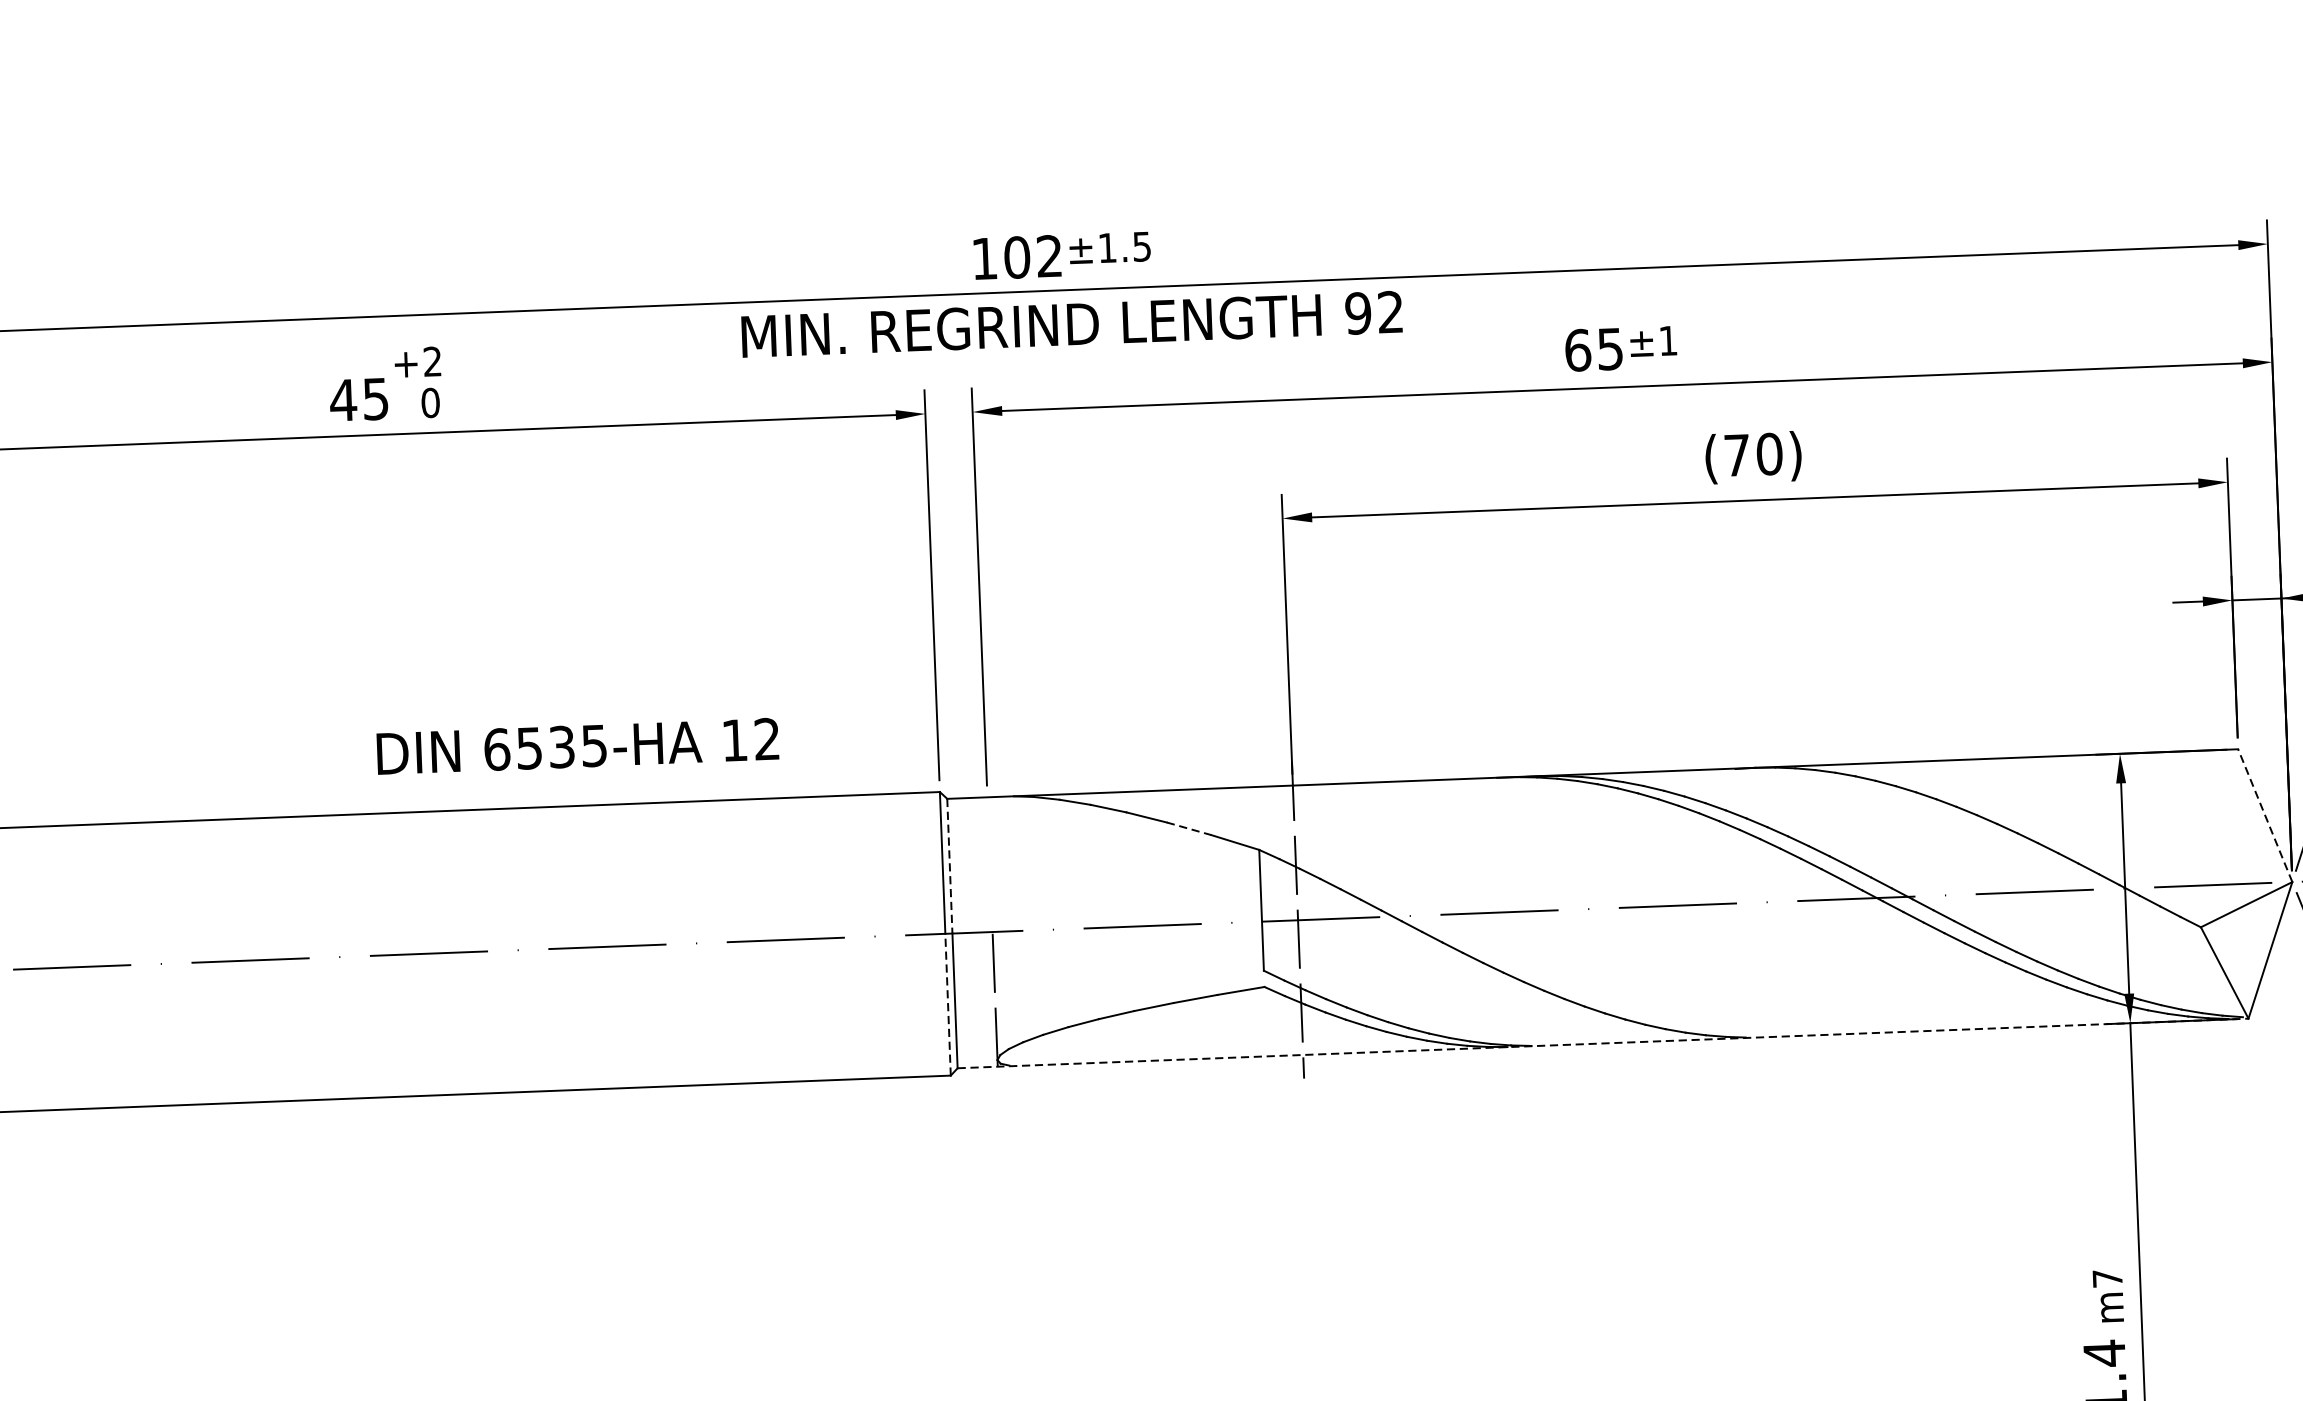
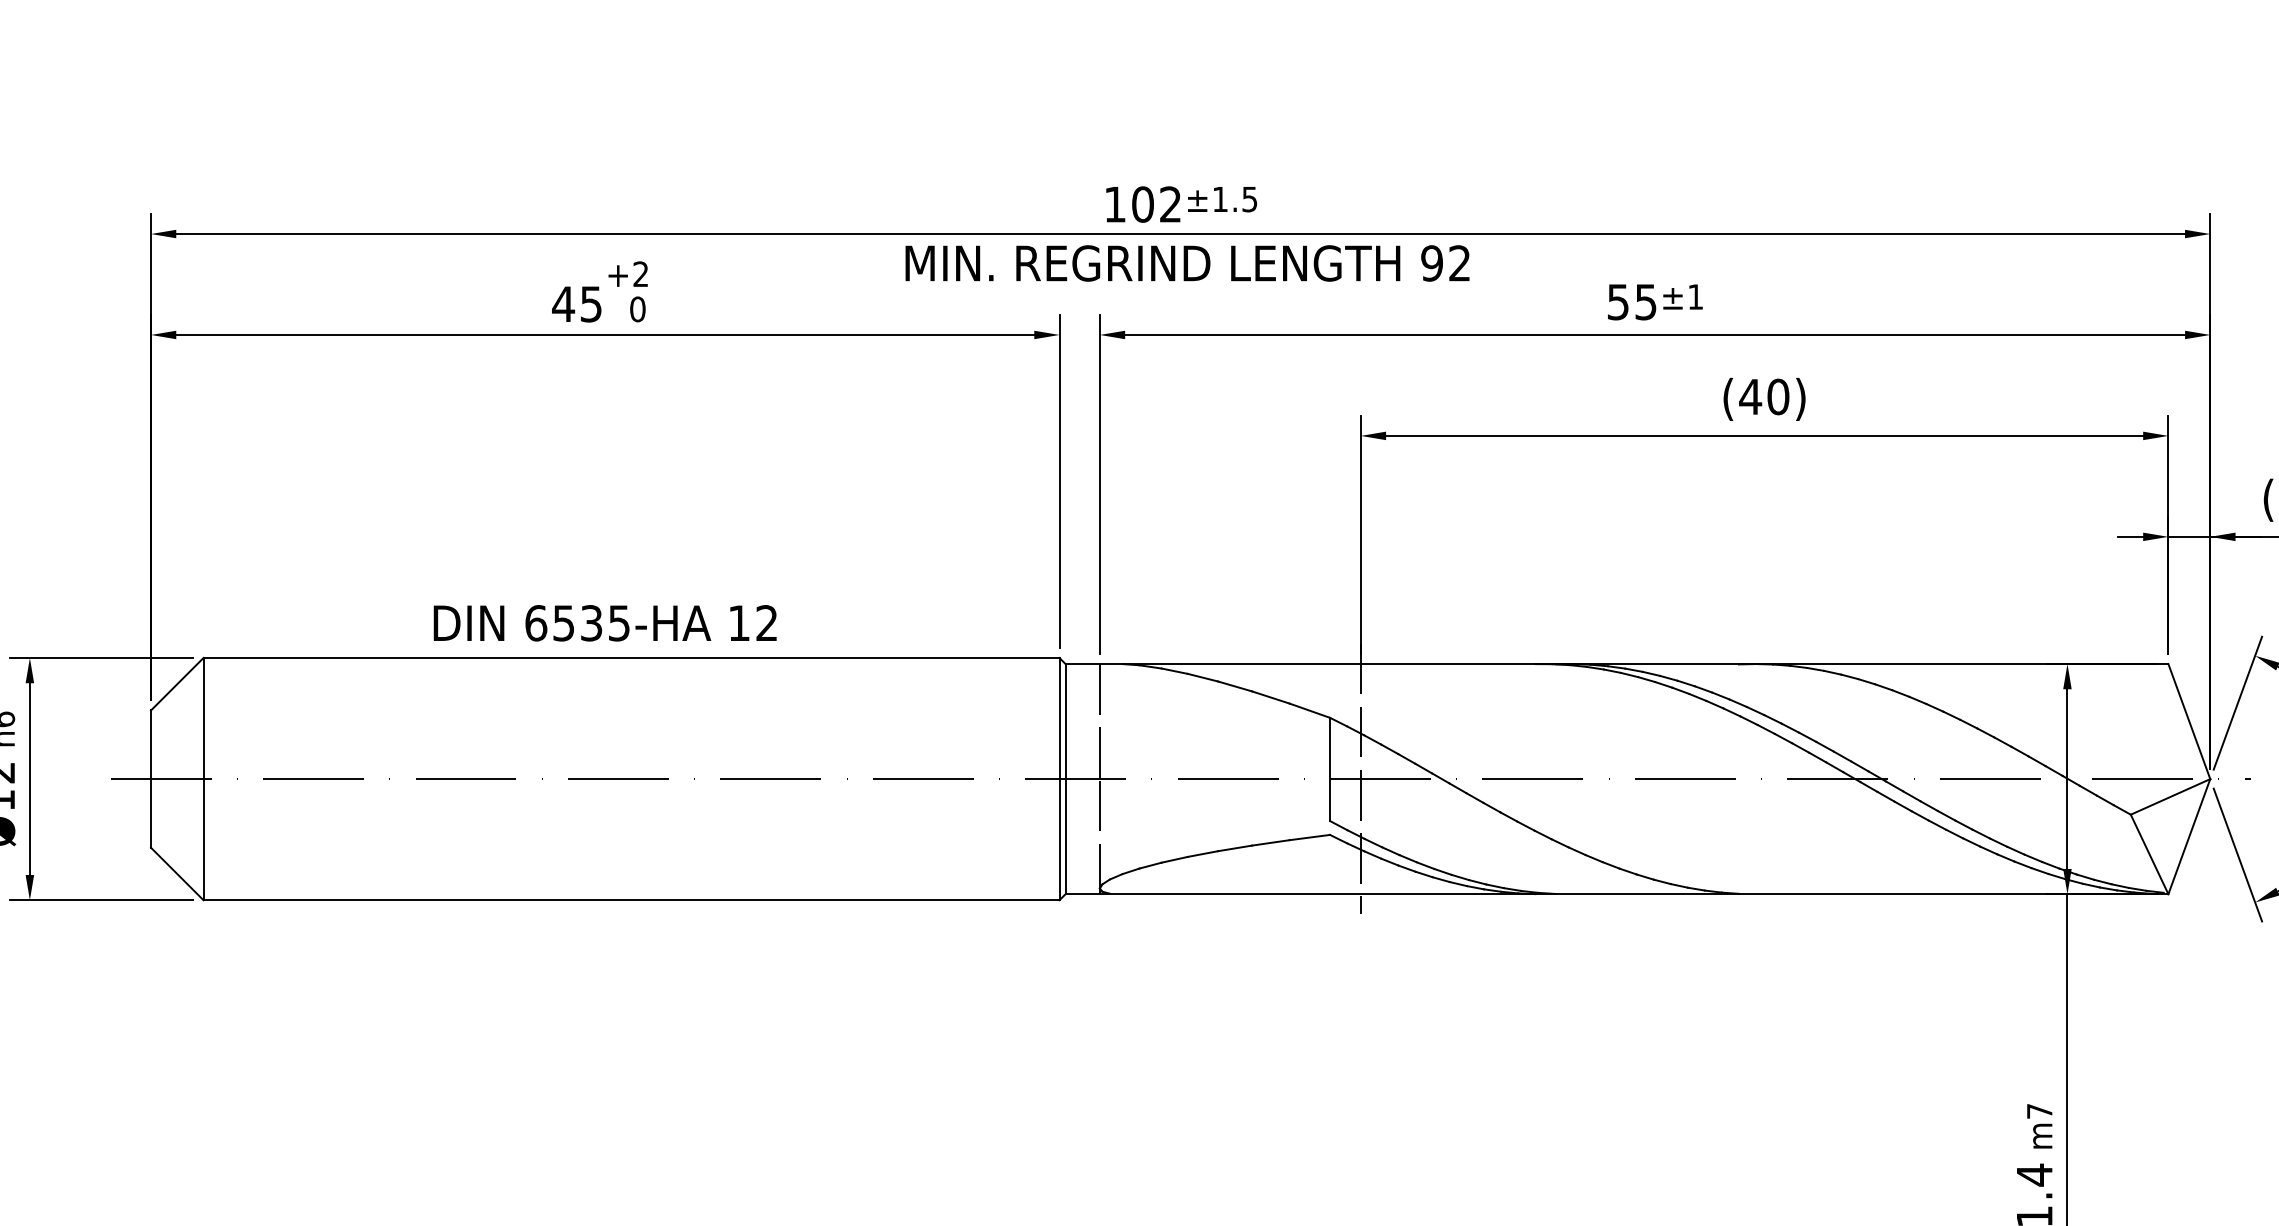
text: (1578, 349) -> (1618, 301), 65 -> 55
text: (1736, 454) -> (1750, 396), (70) -> (40)
text: (577, 746) -> (604, 623), moved
line: (2265, 815) -> (2189, 721), dashed -> solid
line: (1188, 828) -> (1270, 697), dashed -> solid
line: (989, 864) -> (1099, 721), added
line: (949, 866) -> (1065, 721), dashed -> solid
line: (948, 1004) -> (1059, 839), dashed -> solid
line: (1603, 1043) -> (1617, 894), dashed -> solid

